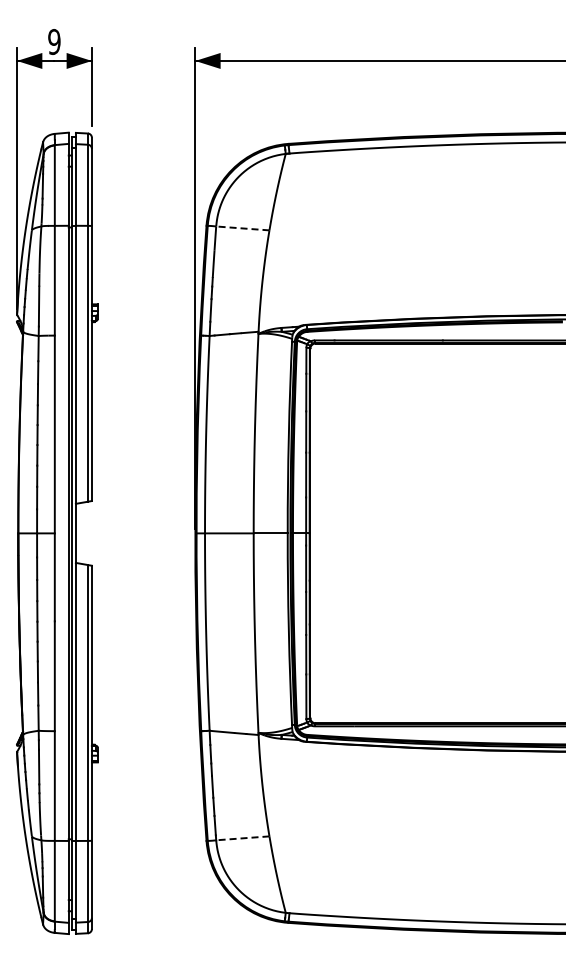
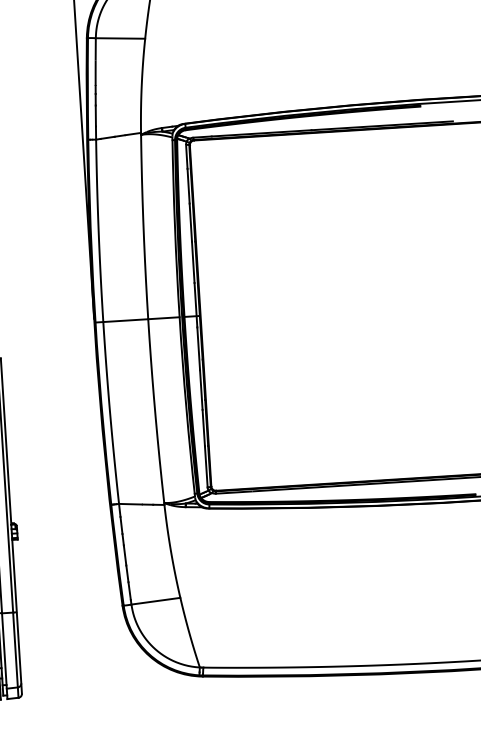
line: (242, 228) -> (120, 38), dashed -> solid
line: (242, 838) -> (155, 601), dashed -> solid

